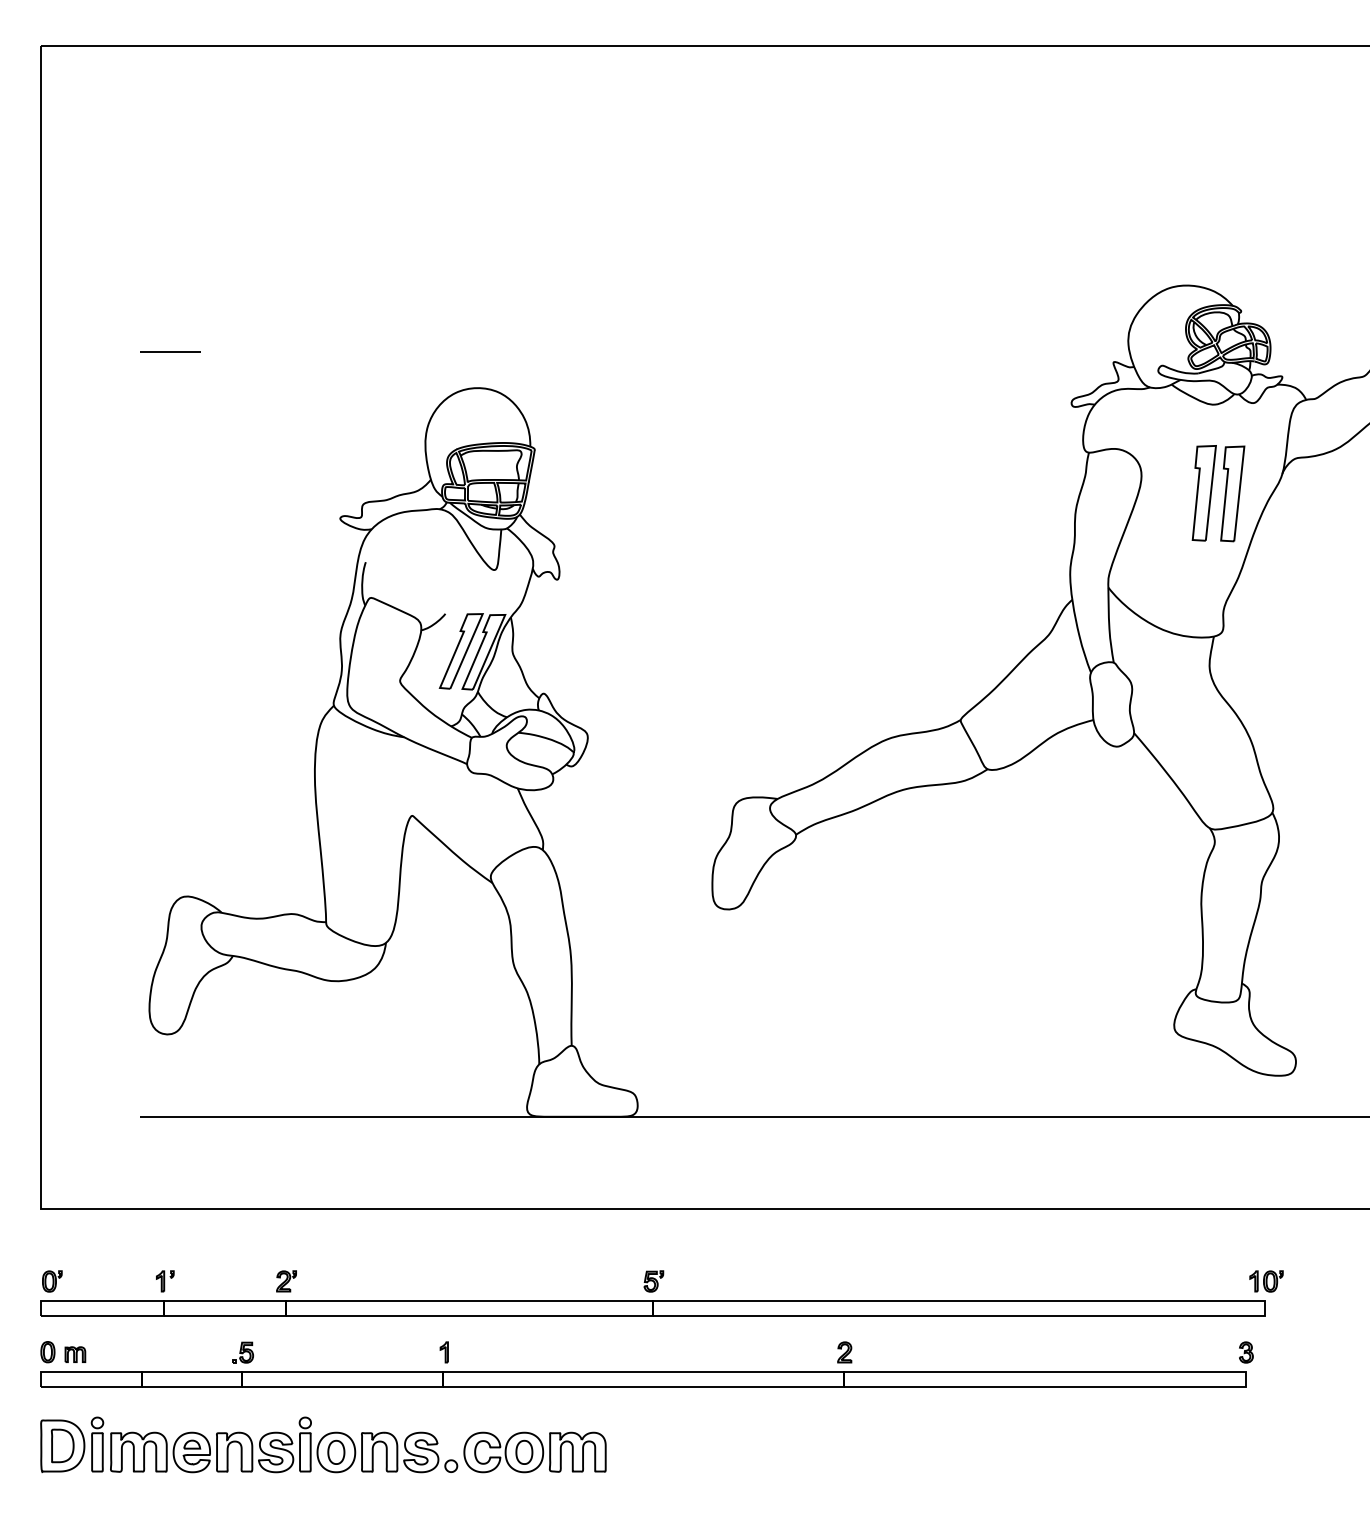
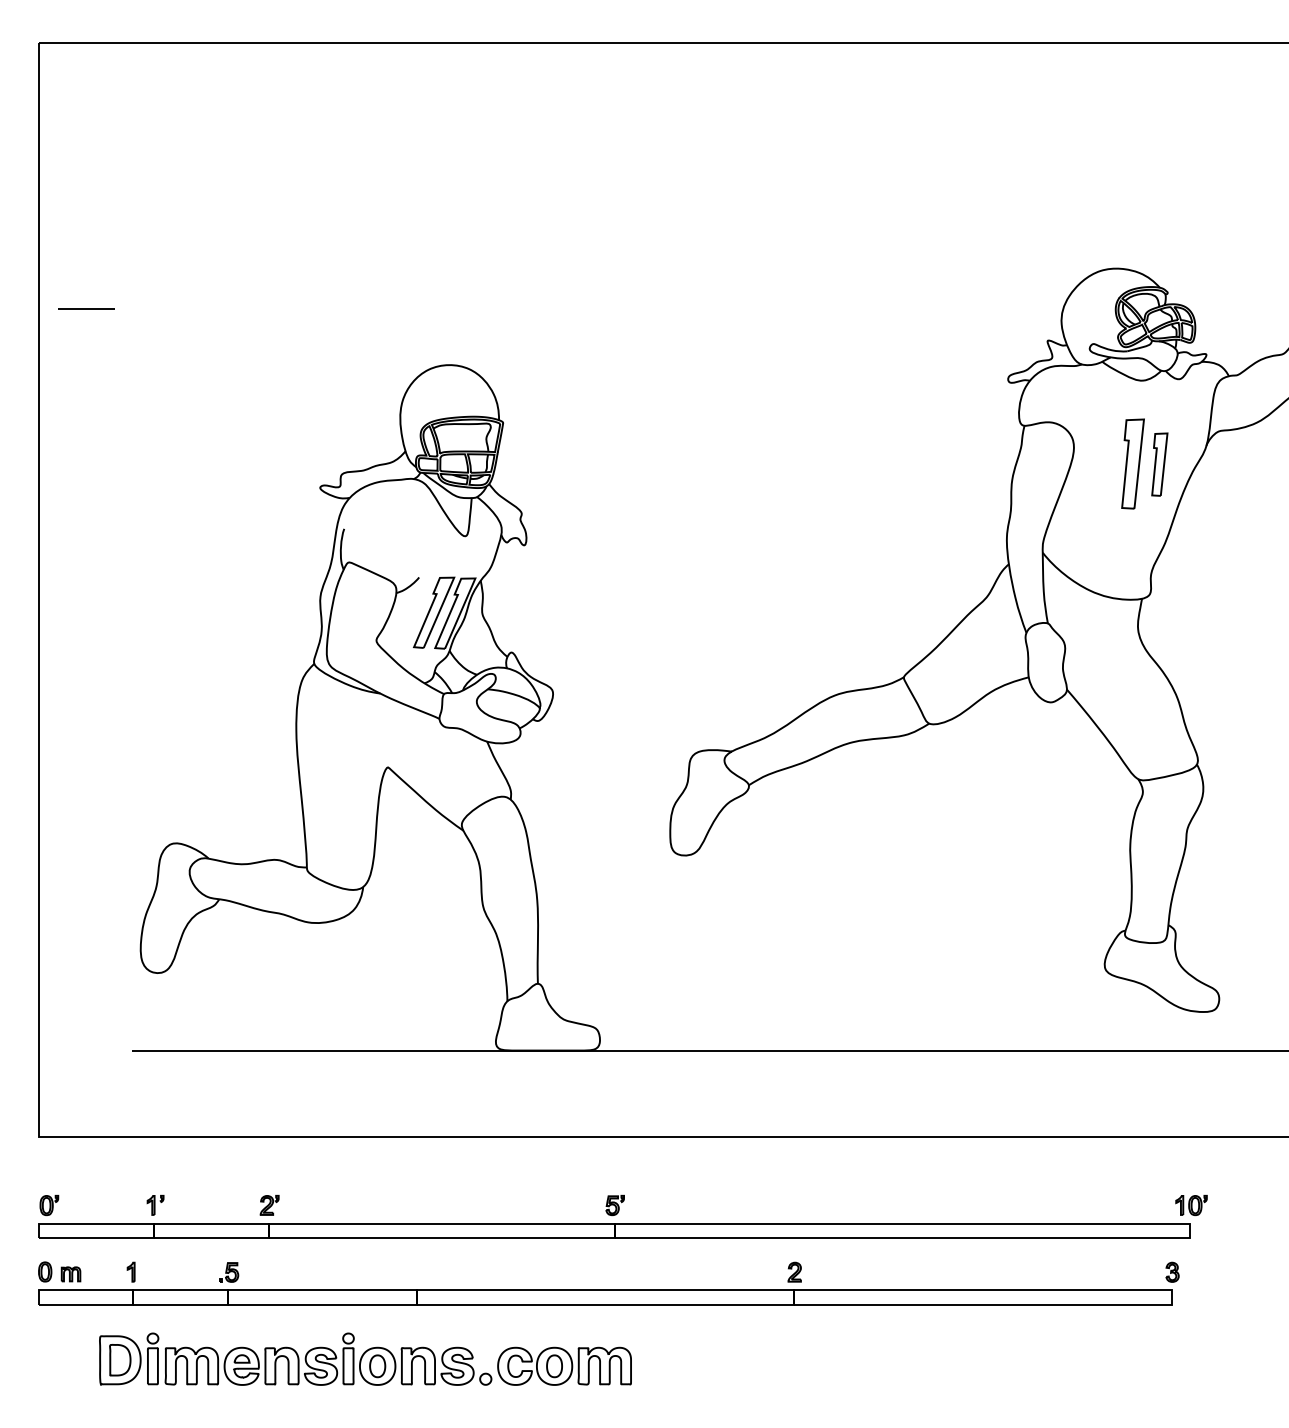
line: (170, 351) -> (86, 308), moved
part: (1232, 493) -> (1159, 464), size x0.7
part: (443, 1352) -> (130, 1272), moved
part: (323, 1444) -> (365, 1358), moved

